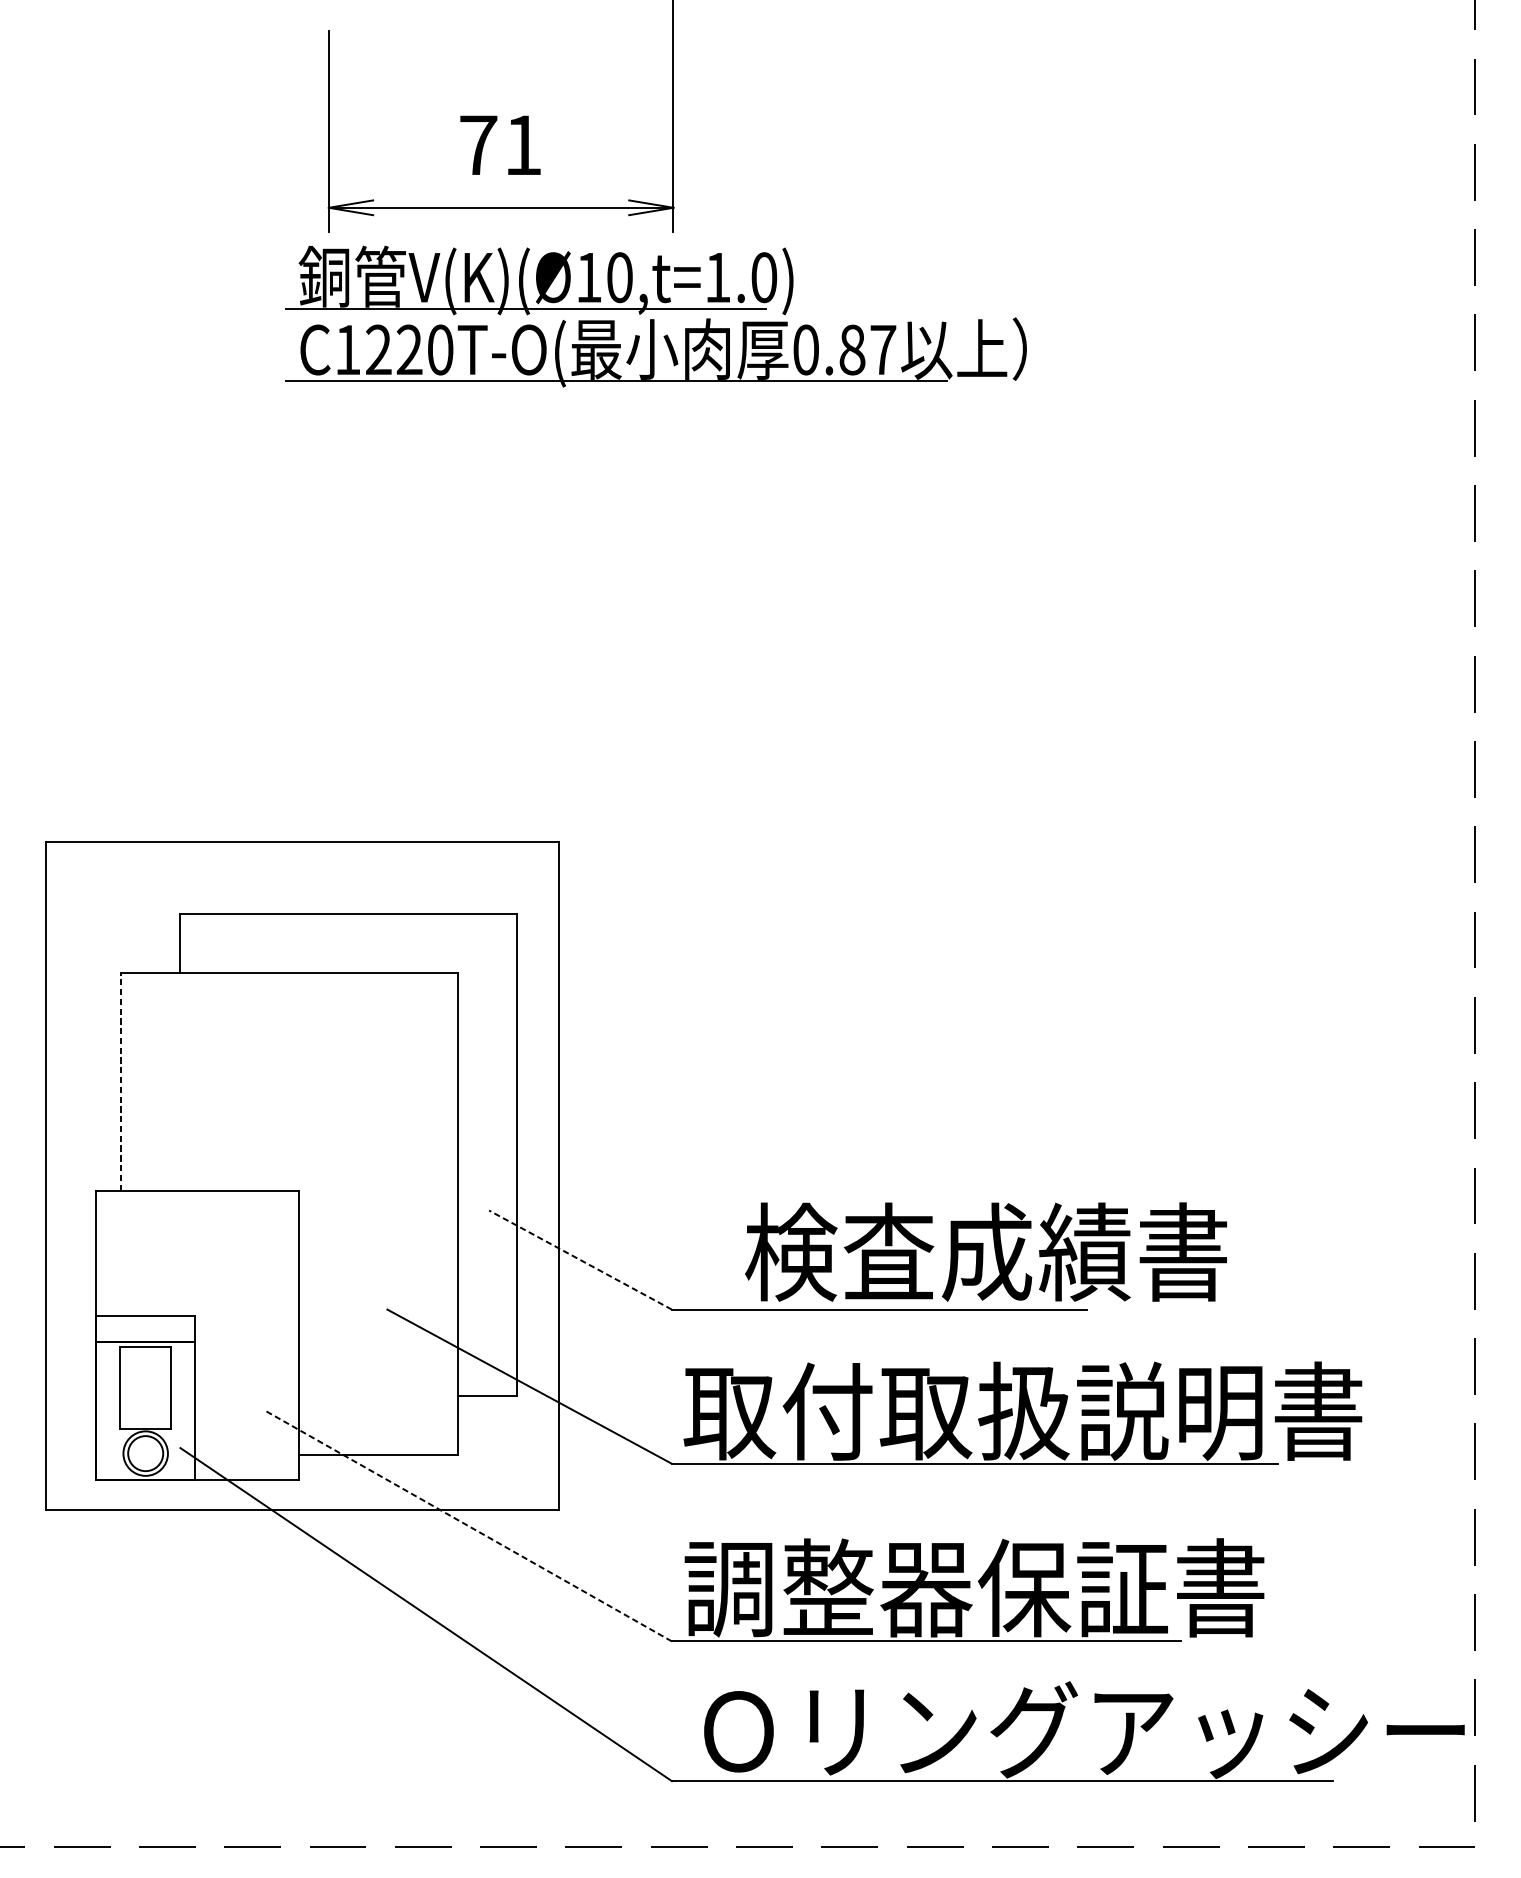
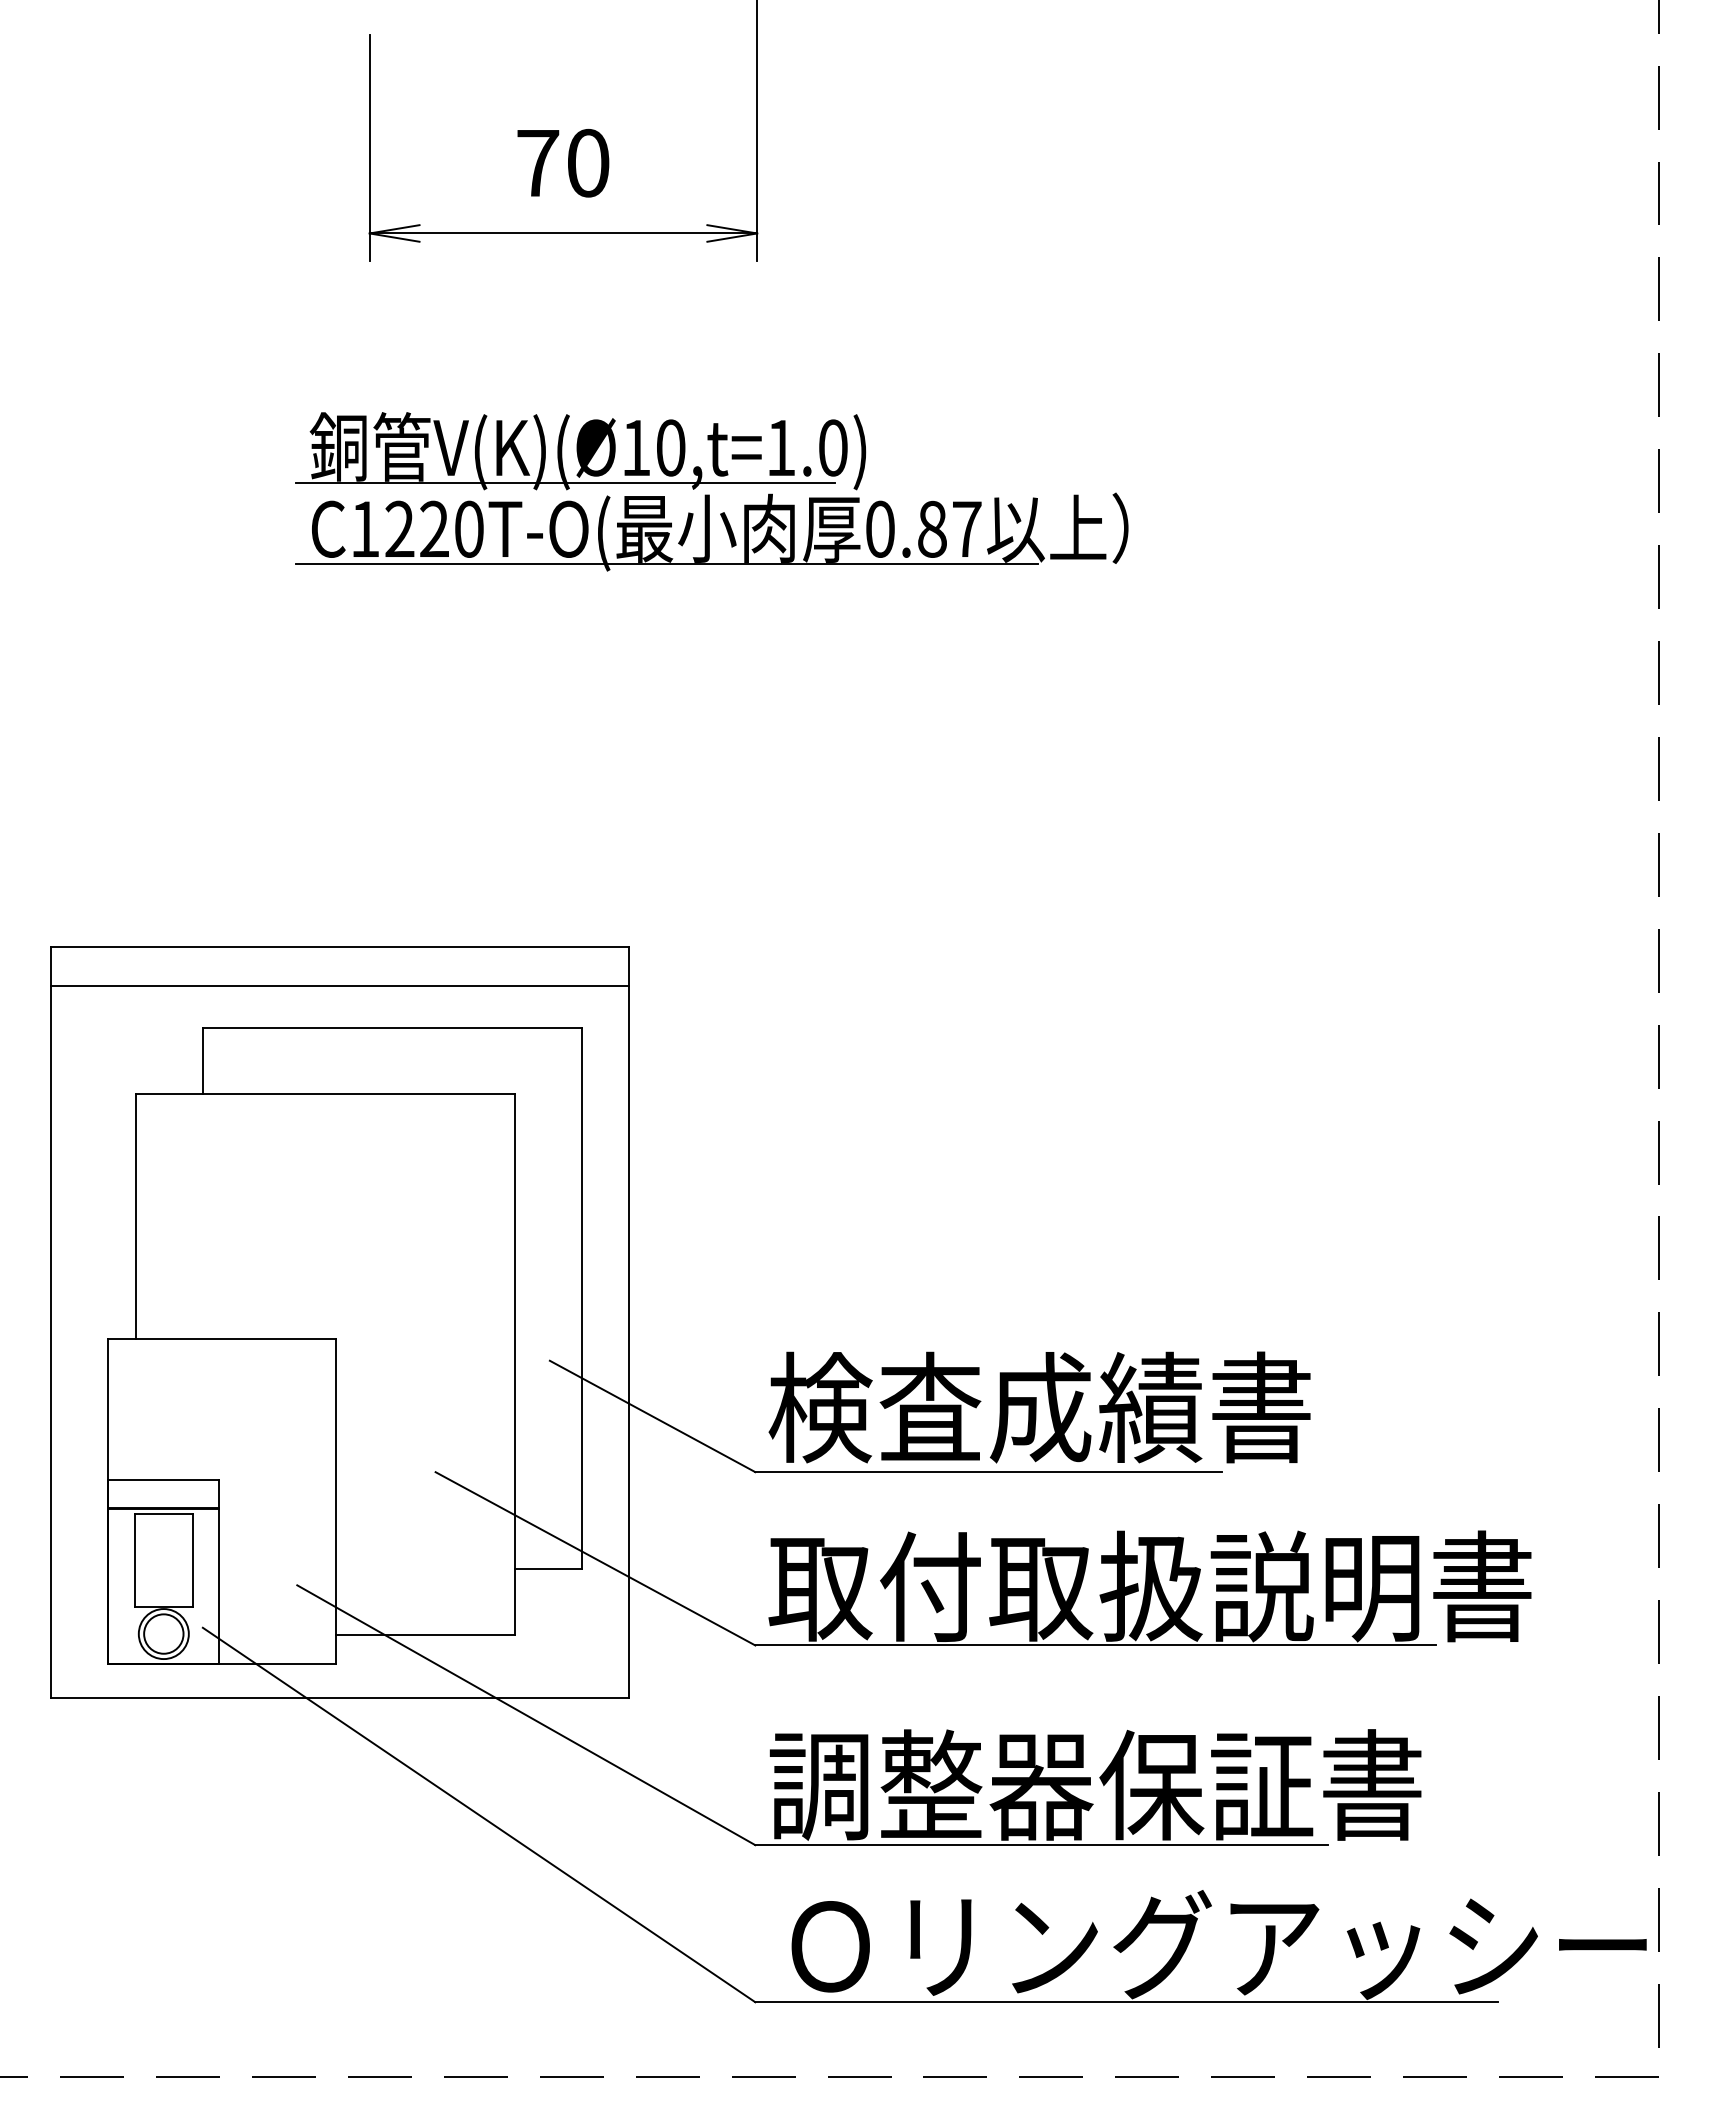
text: (523, 144) -> (588, 162), 71 -> 70
part: (655, 316) -> (711, 491), moved
line: (301, 877) -> (339, 986), added
line: (121, 1081) -> (136, 1215), dashed -> solid
text: (985, 1252) -> (1039, 1407), moved
line: (580, 1260) -> (652, 1416), dashed -> solid
line: (467, 1526) -> (525, 1715), dashed -> solid

